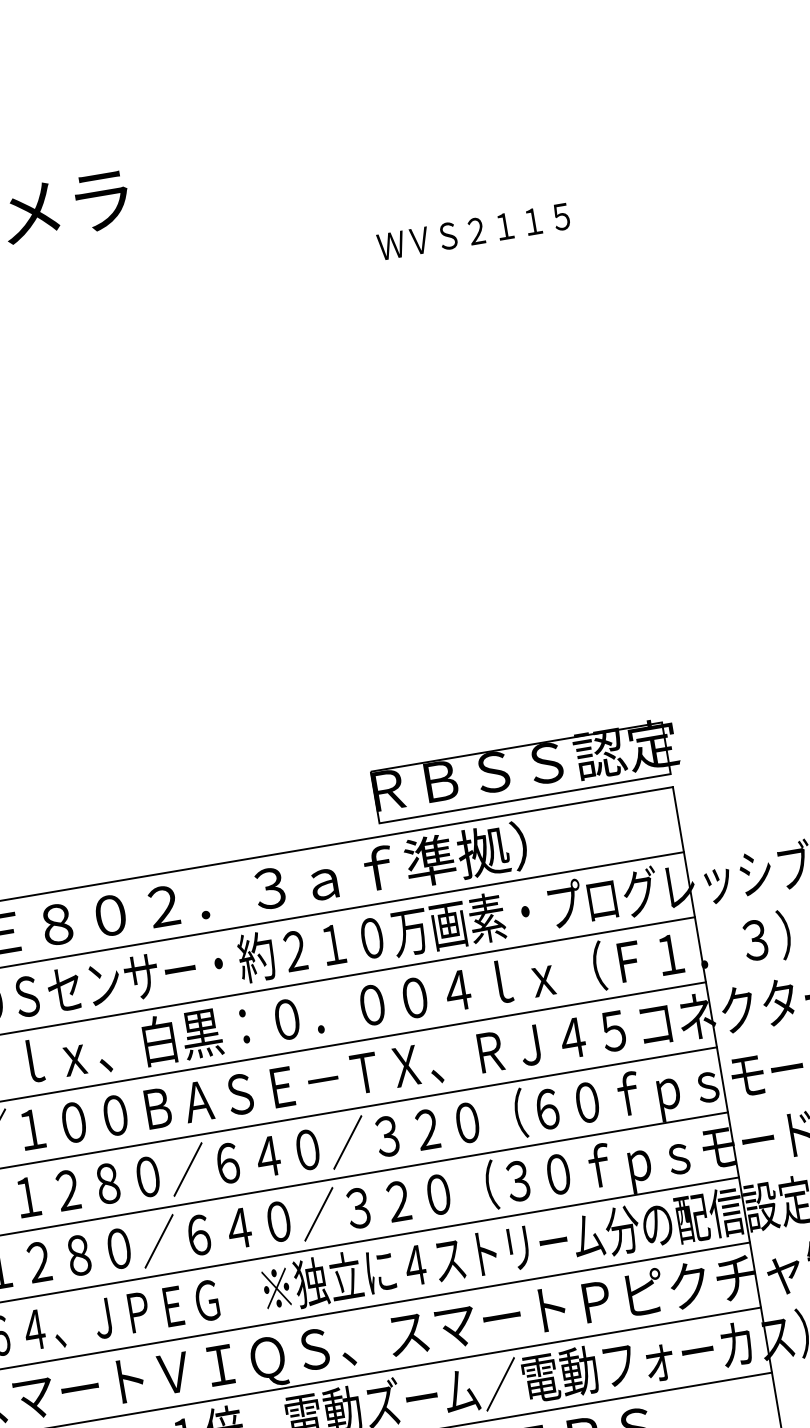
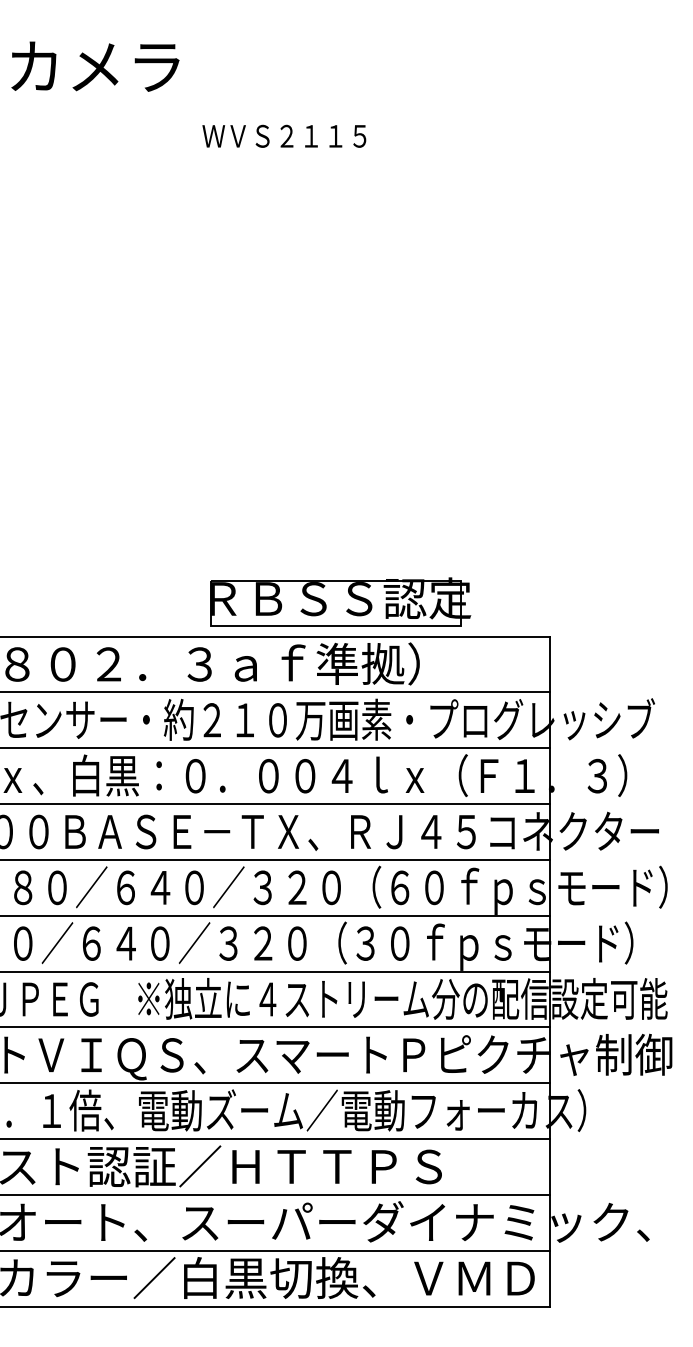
text: (473, 230) -> (284, 135), moved
part: (525, 769) -> (340, 601), moved

